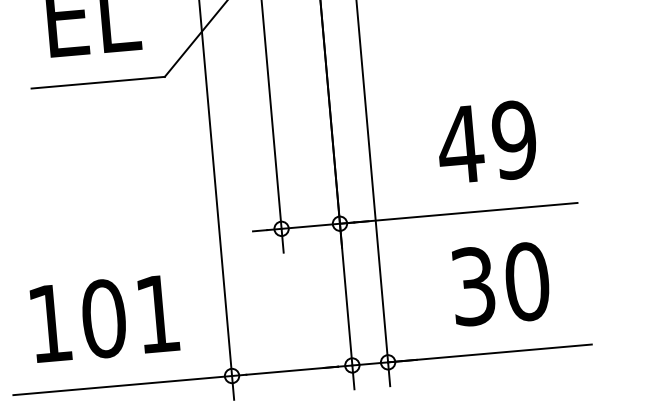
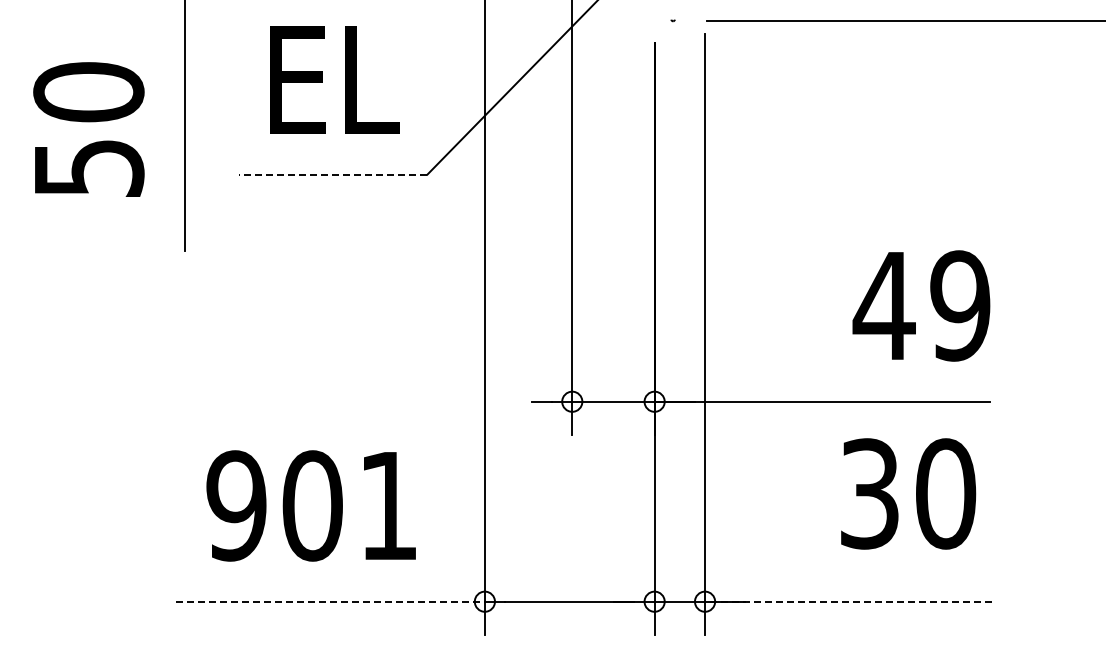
line: (97, 82) -> (332, 174), solid -> dashed
text: (487, 142) -> (921, 305), moved
text: (500, 283) -> (908, 493), moved
text: (50, 323) -> (236, 505), 101 -> 901
line: (489, 353) -> (848, 601), solid -> dashed
line: (123, 385) -> (331, 601), solid -> dashed

